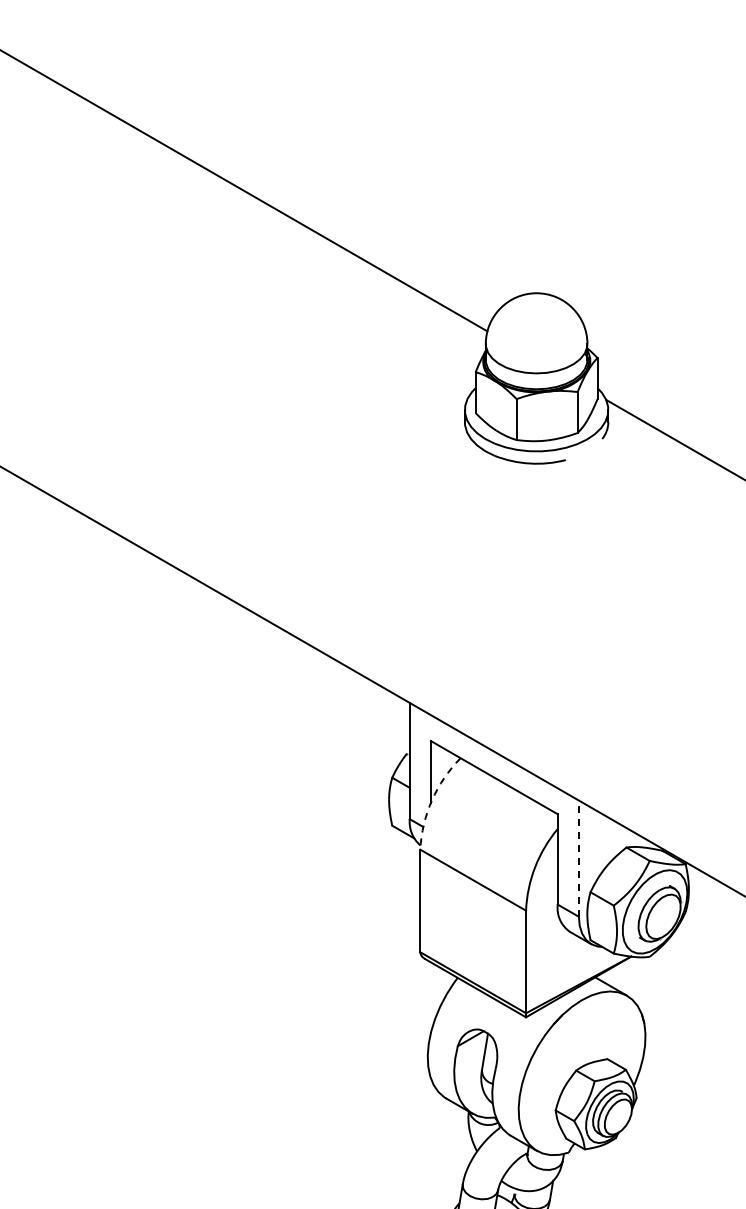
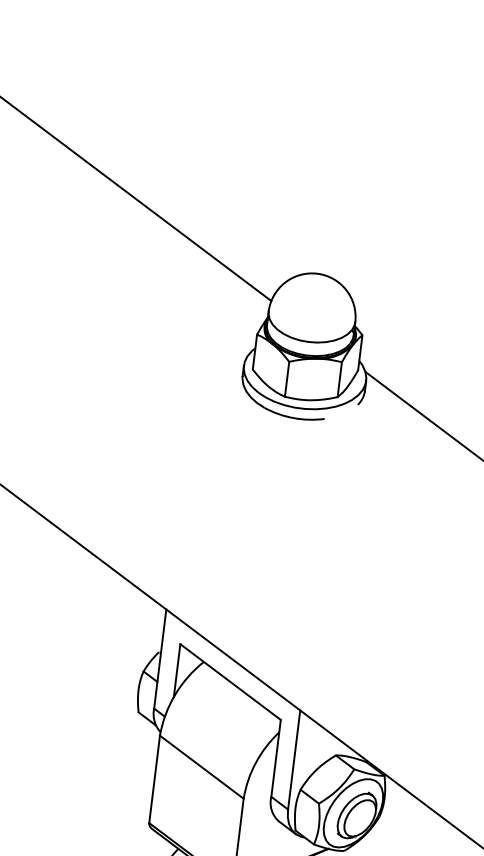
arc: (432, 800) -> (175, 695), dashed -> solid
line: (578, 858) -> (293, 759), dashed -> solid

